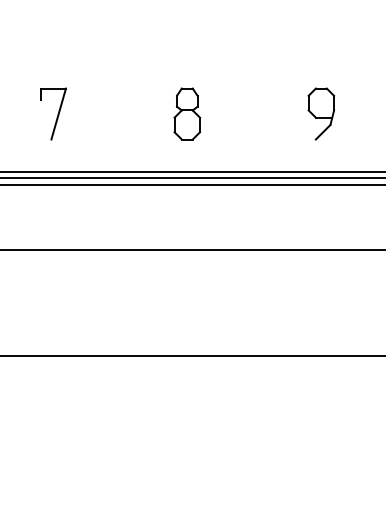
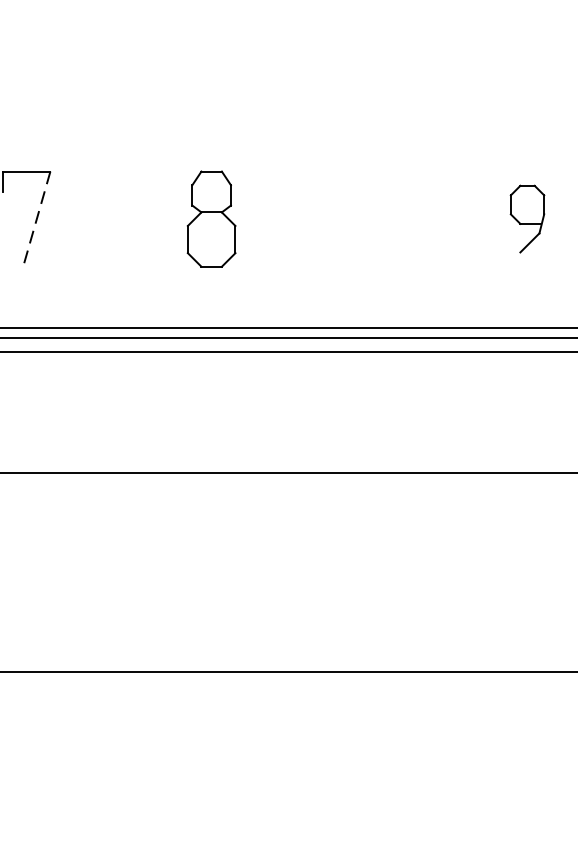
part: (187, 113) -> (212, 218), moved
part: (321, 113) -> (527, 218), size x0.7
line: (58, 114) -> (36, 219), solid -> dashed

